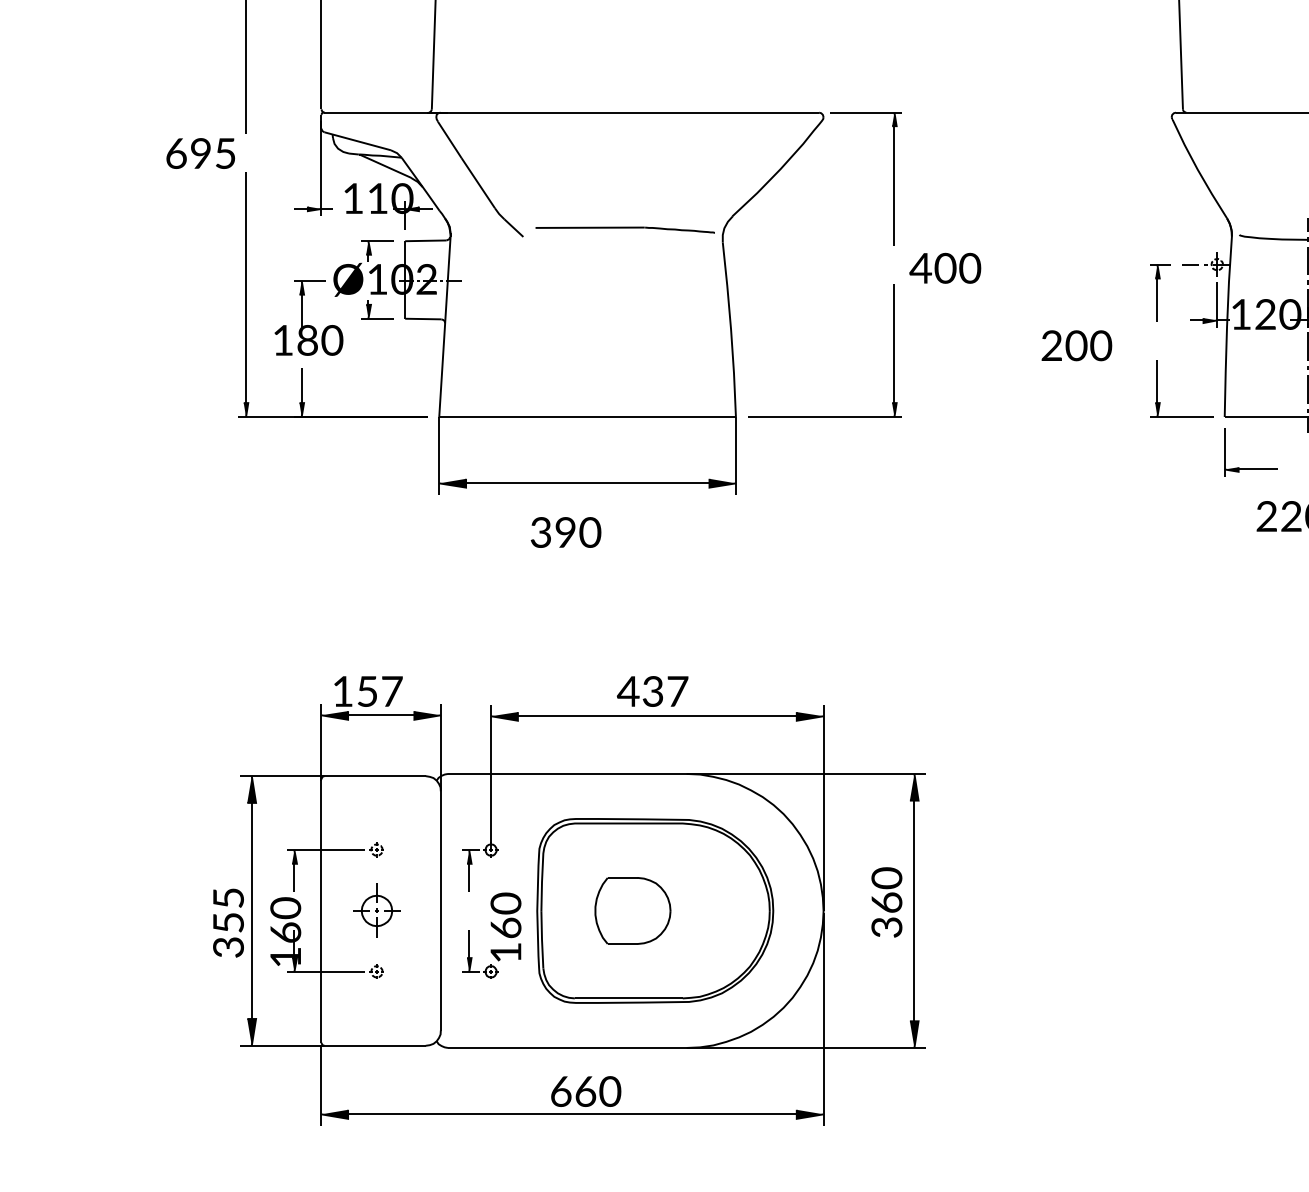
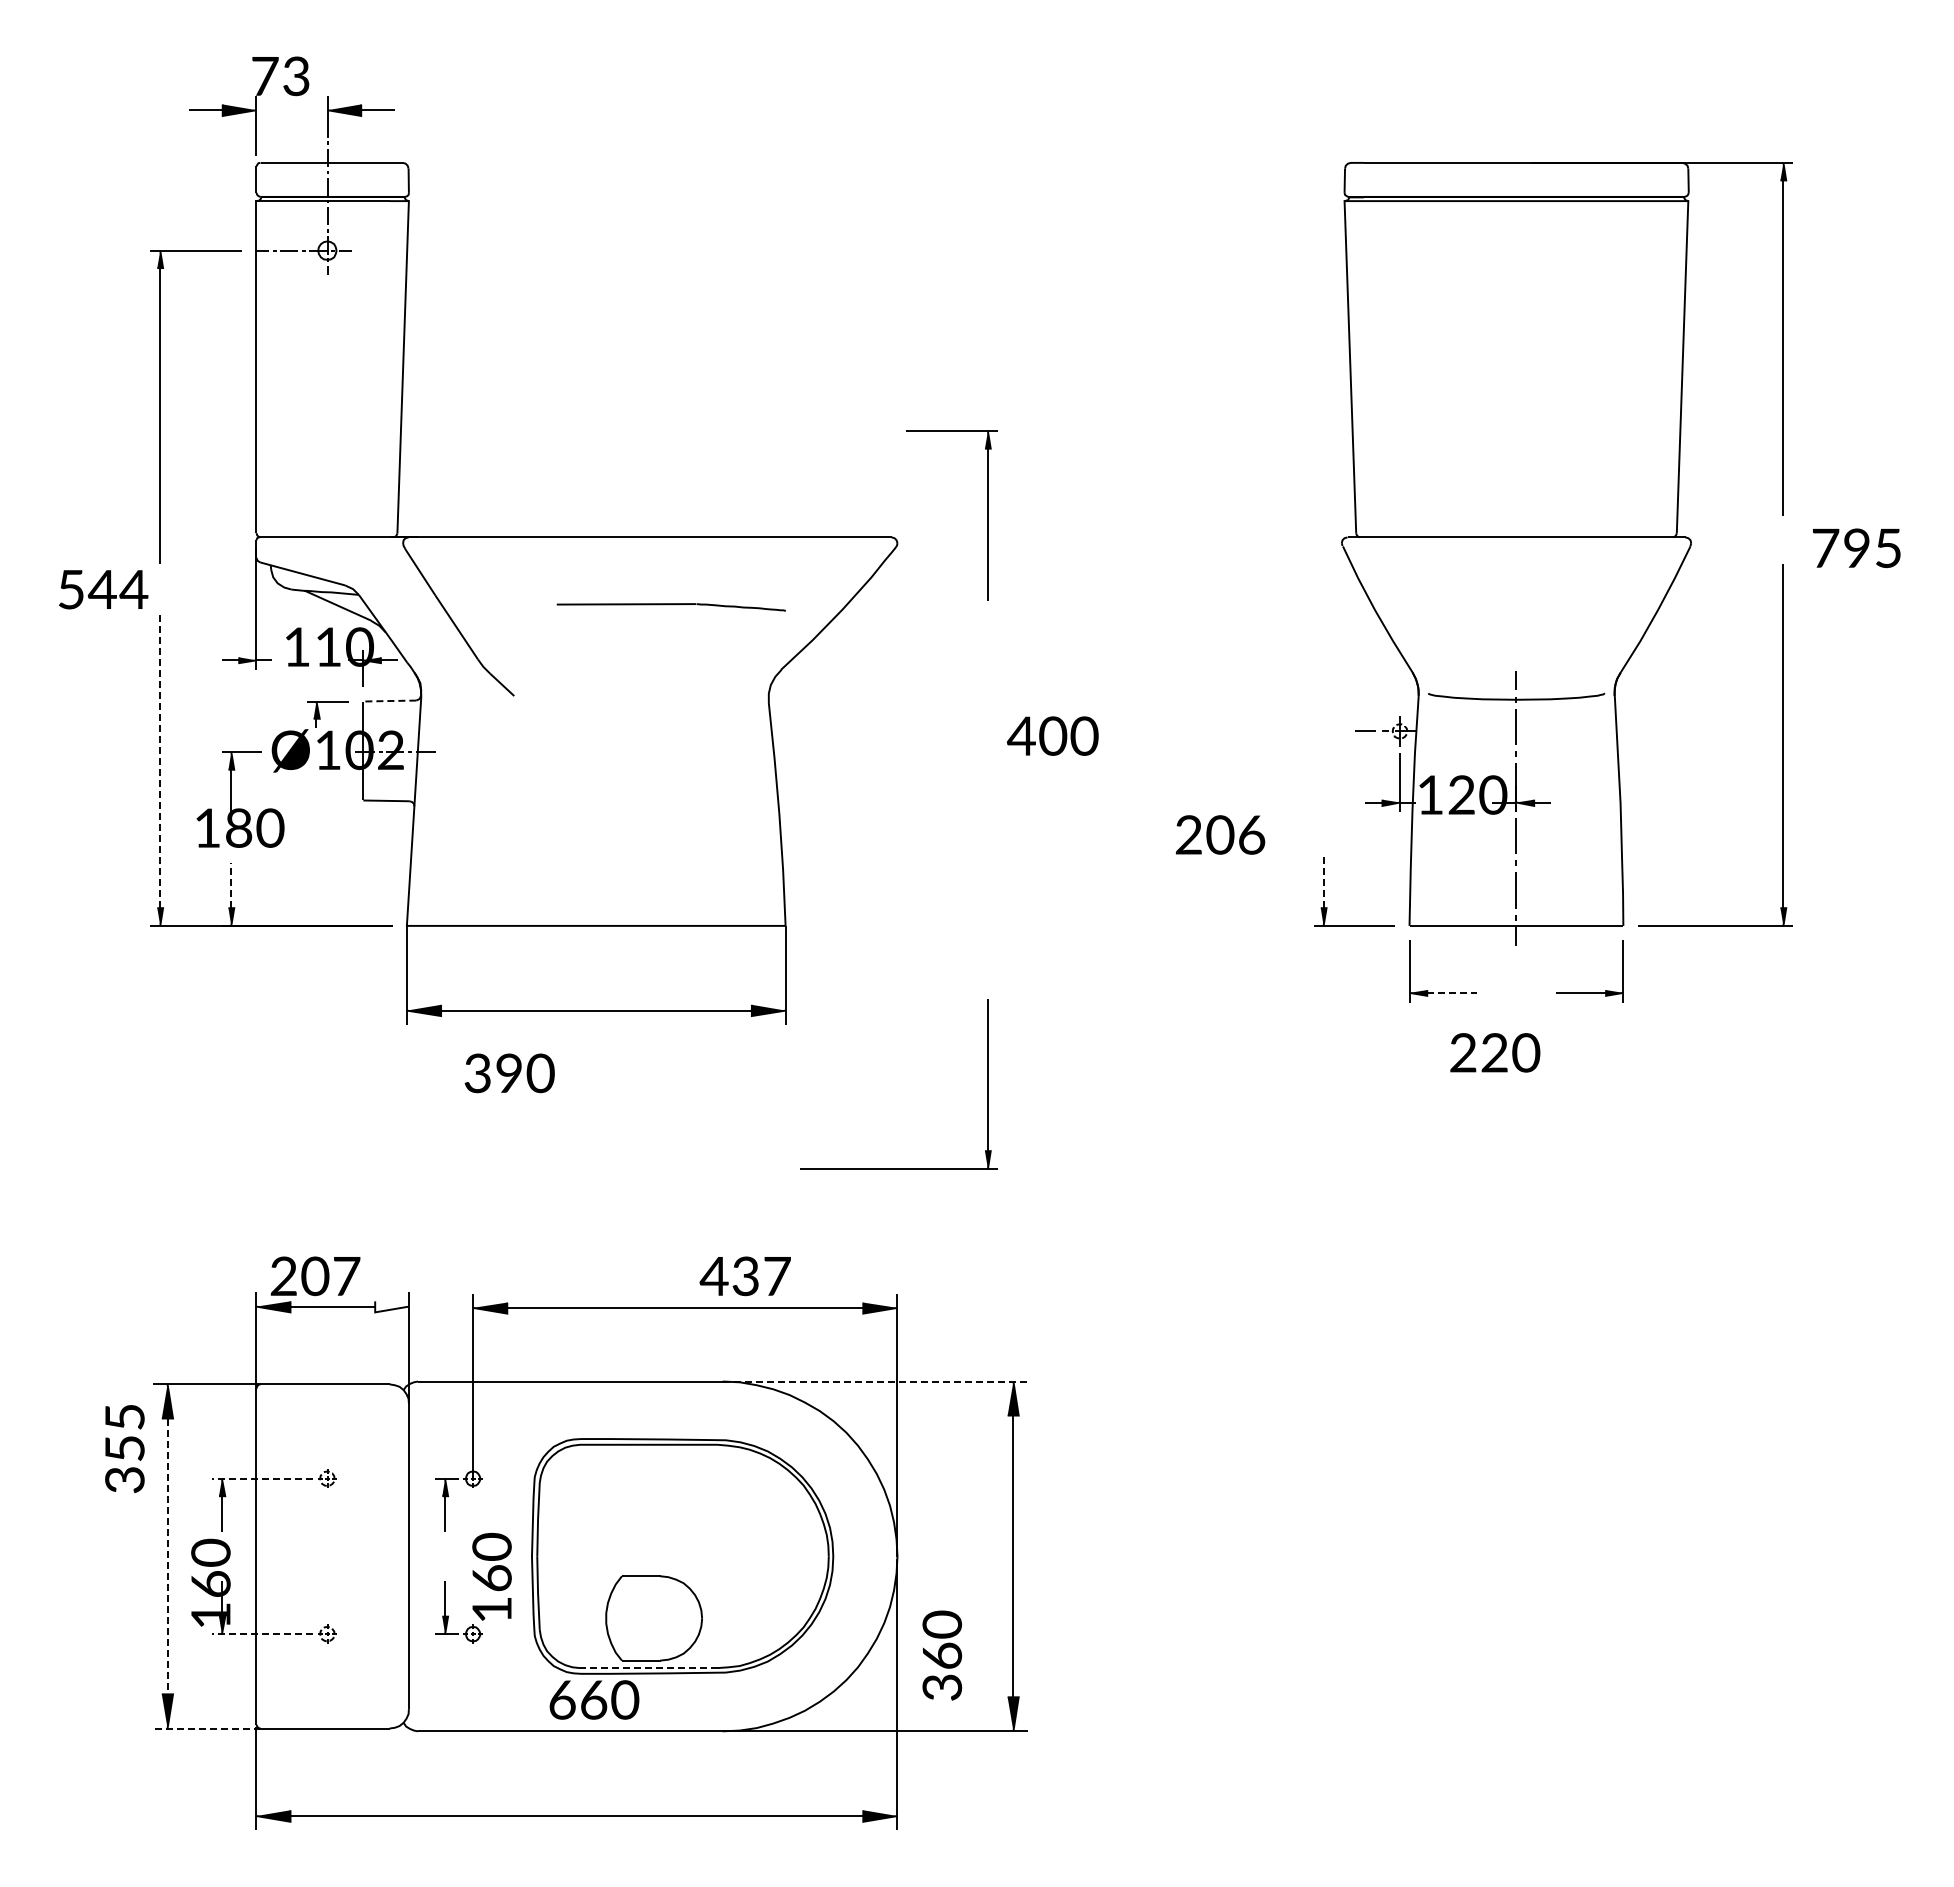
text: (201, 153) -> (103, 589), 695 -> 544
part: (894, 178) -> (987, 515), moved
part: (624, 230) -> (670, 607), moved
line: (425, 241) -> (389, 701), solid -> dashed
line: (246, 287) -> (160, 760), solid -> dashed
part: (1160, 292) -> (1327, 766), removed
part: (371, 307) -> (320, 785), removed
text: (1100, 345) -> (1251, 834), 200 -> 206
line: (1157, 381) -> (1323, 880), solid -> dashed
line: (301, 385) -> (231, 885), solid -> dashed
part: (824, 416) -> (898, 1168), moved
line: (1258, 469) -> (1452, 992), solid -> dashed
text: (565, 532) -> (509, 1073), moved
text: (355, 691) -> (299, 1276), 157 -> 207
text: (652, 691) -> (744, 1276), moved
fill: (427, 715) -> (391, 1306), removed
line: (806, 773) -> (875, 1381), solid -> dashed
line: (326, 849) -> (262, 1478), solid -> dashed
text: (887, 902) -> (942, 1655), moved
part: (377, 909) -> (327, 1554), removed
line: (251, 911) -> (167, 1556), solid -> dashed
part: (632, 911) -> (653, 1618), moved
text: (228, 923) -> (124, 1449), moved
line: (326, 972) -> (262, 1634), solid -> dashed
line: (628, 998) -> (648, 1668), solid -> dashed
line: (282, 1045) -> (206, 1728), solid -> dashed
text: (586, 1091) -> (594, 1699), moved

